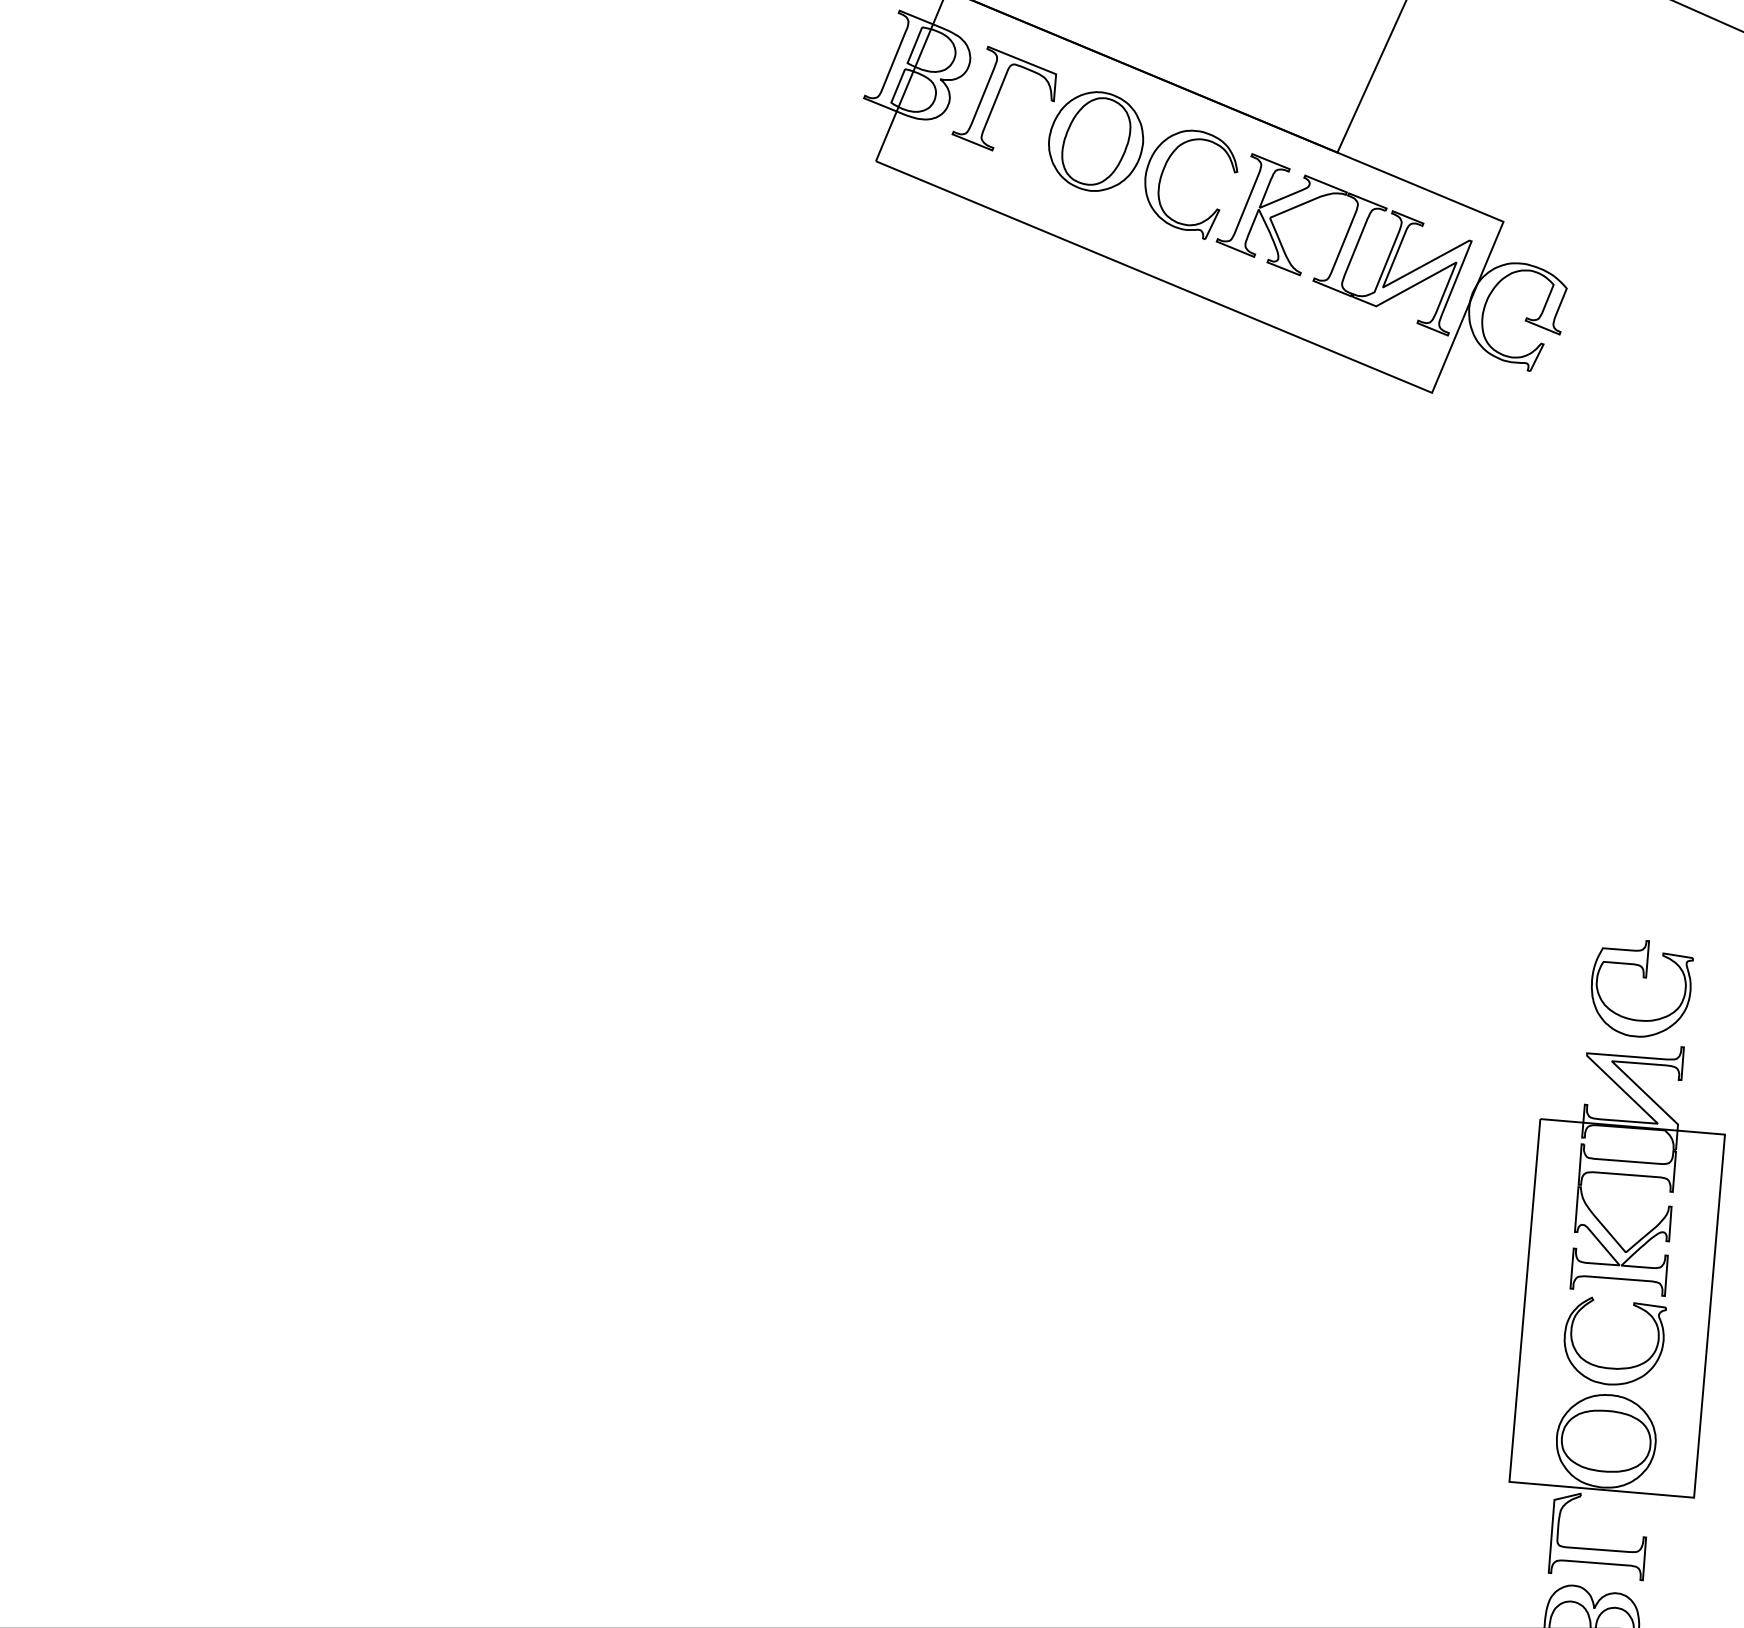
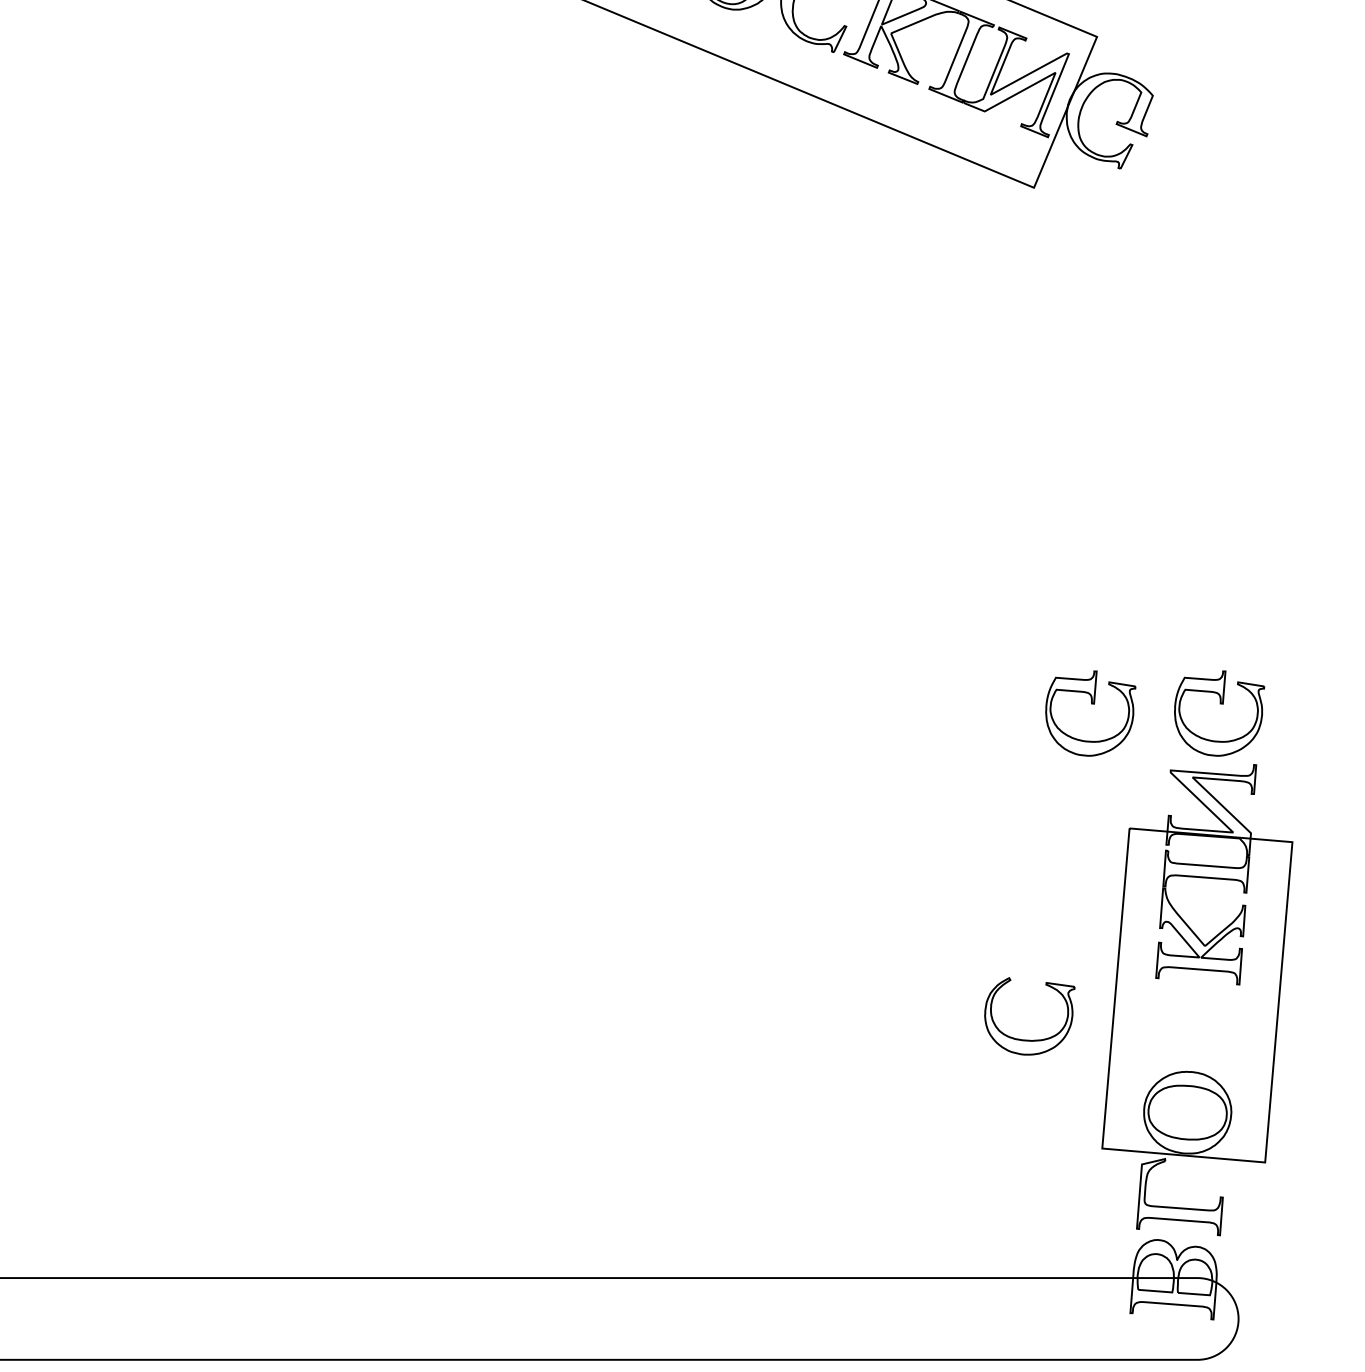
part: (1497, 978) -> (1091, 704), added
part: (1614, 1367) -> (1029, 1039), moved

